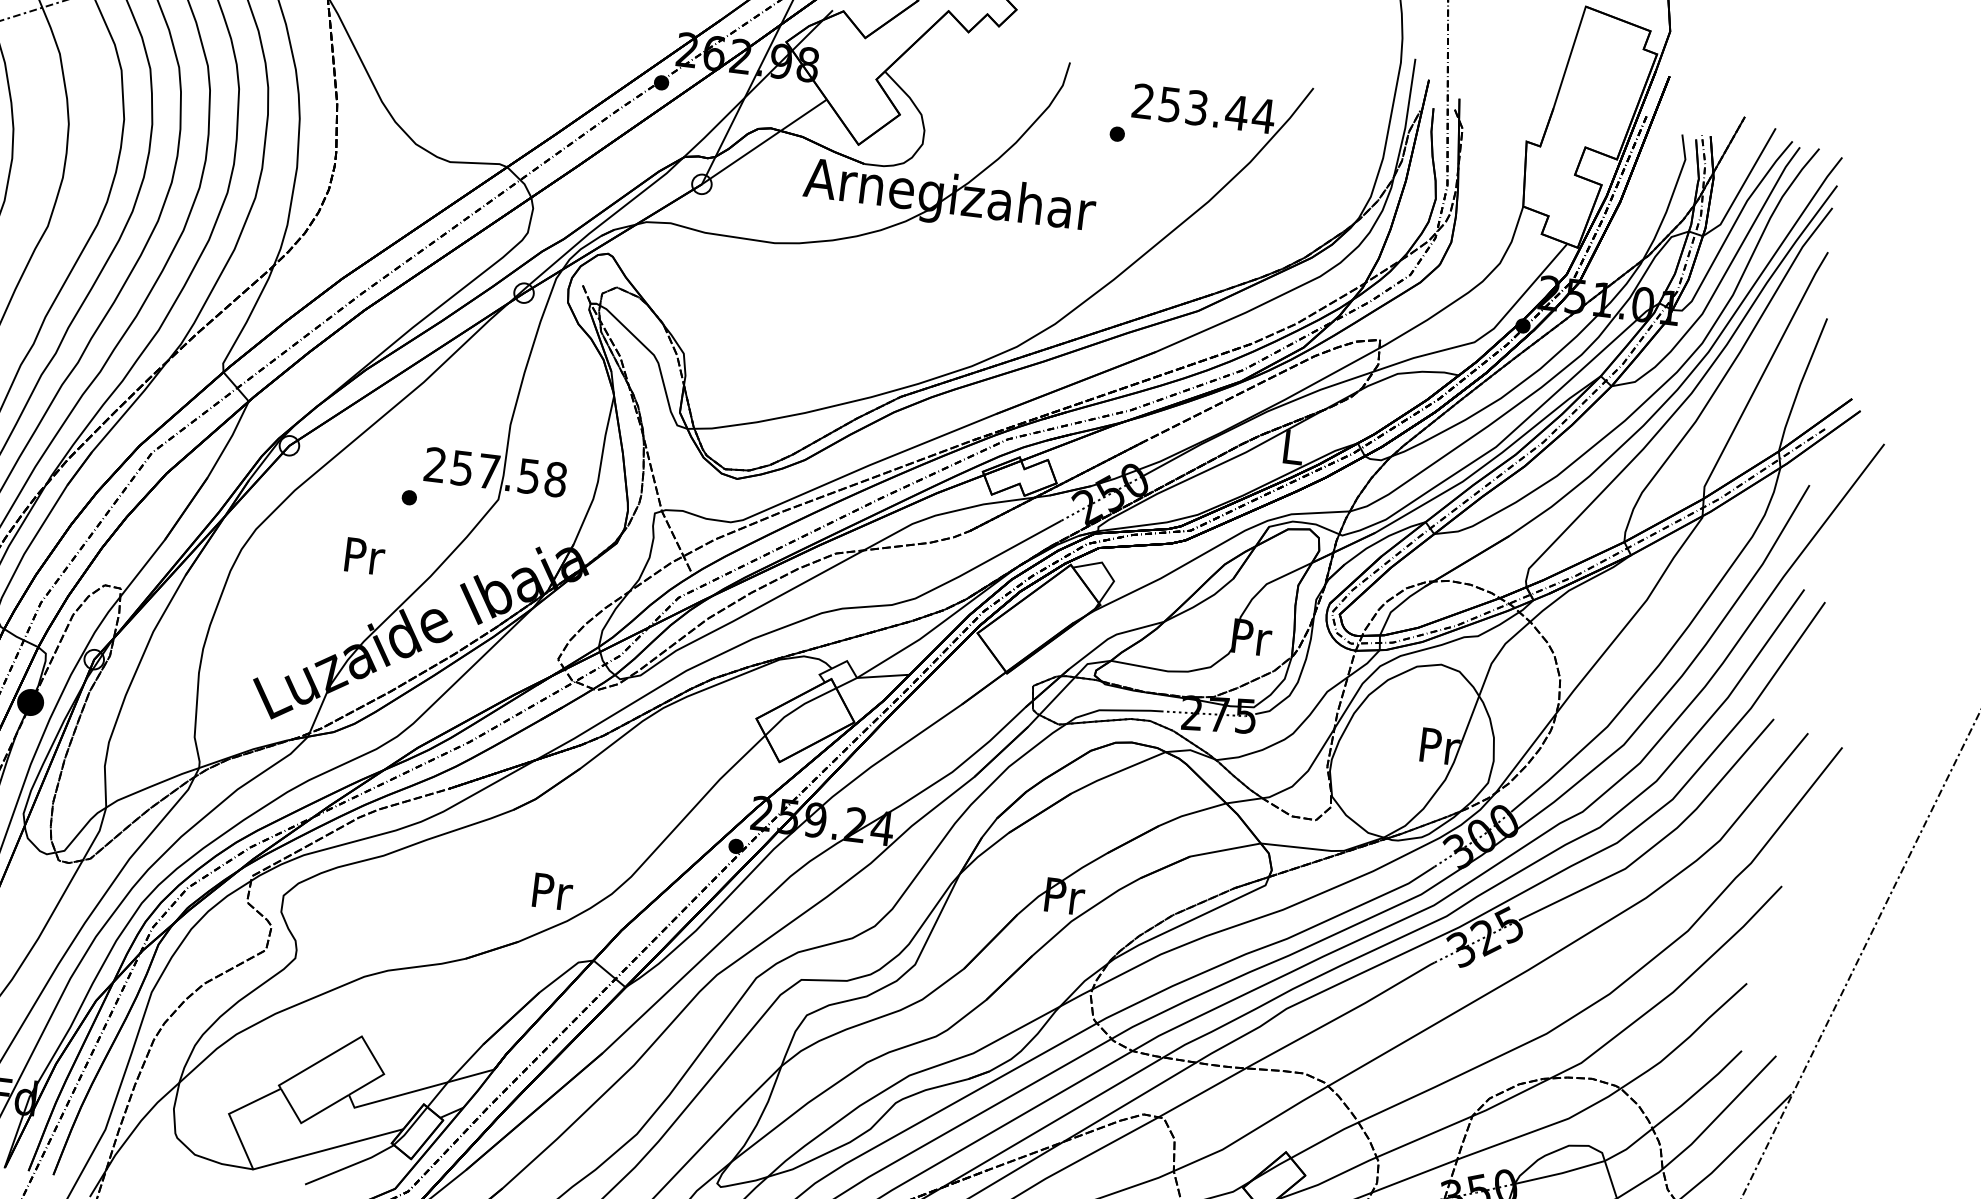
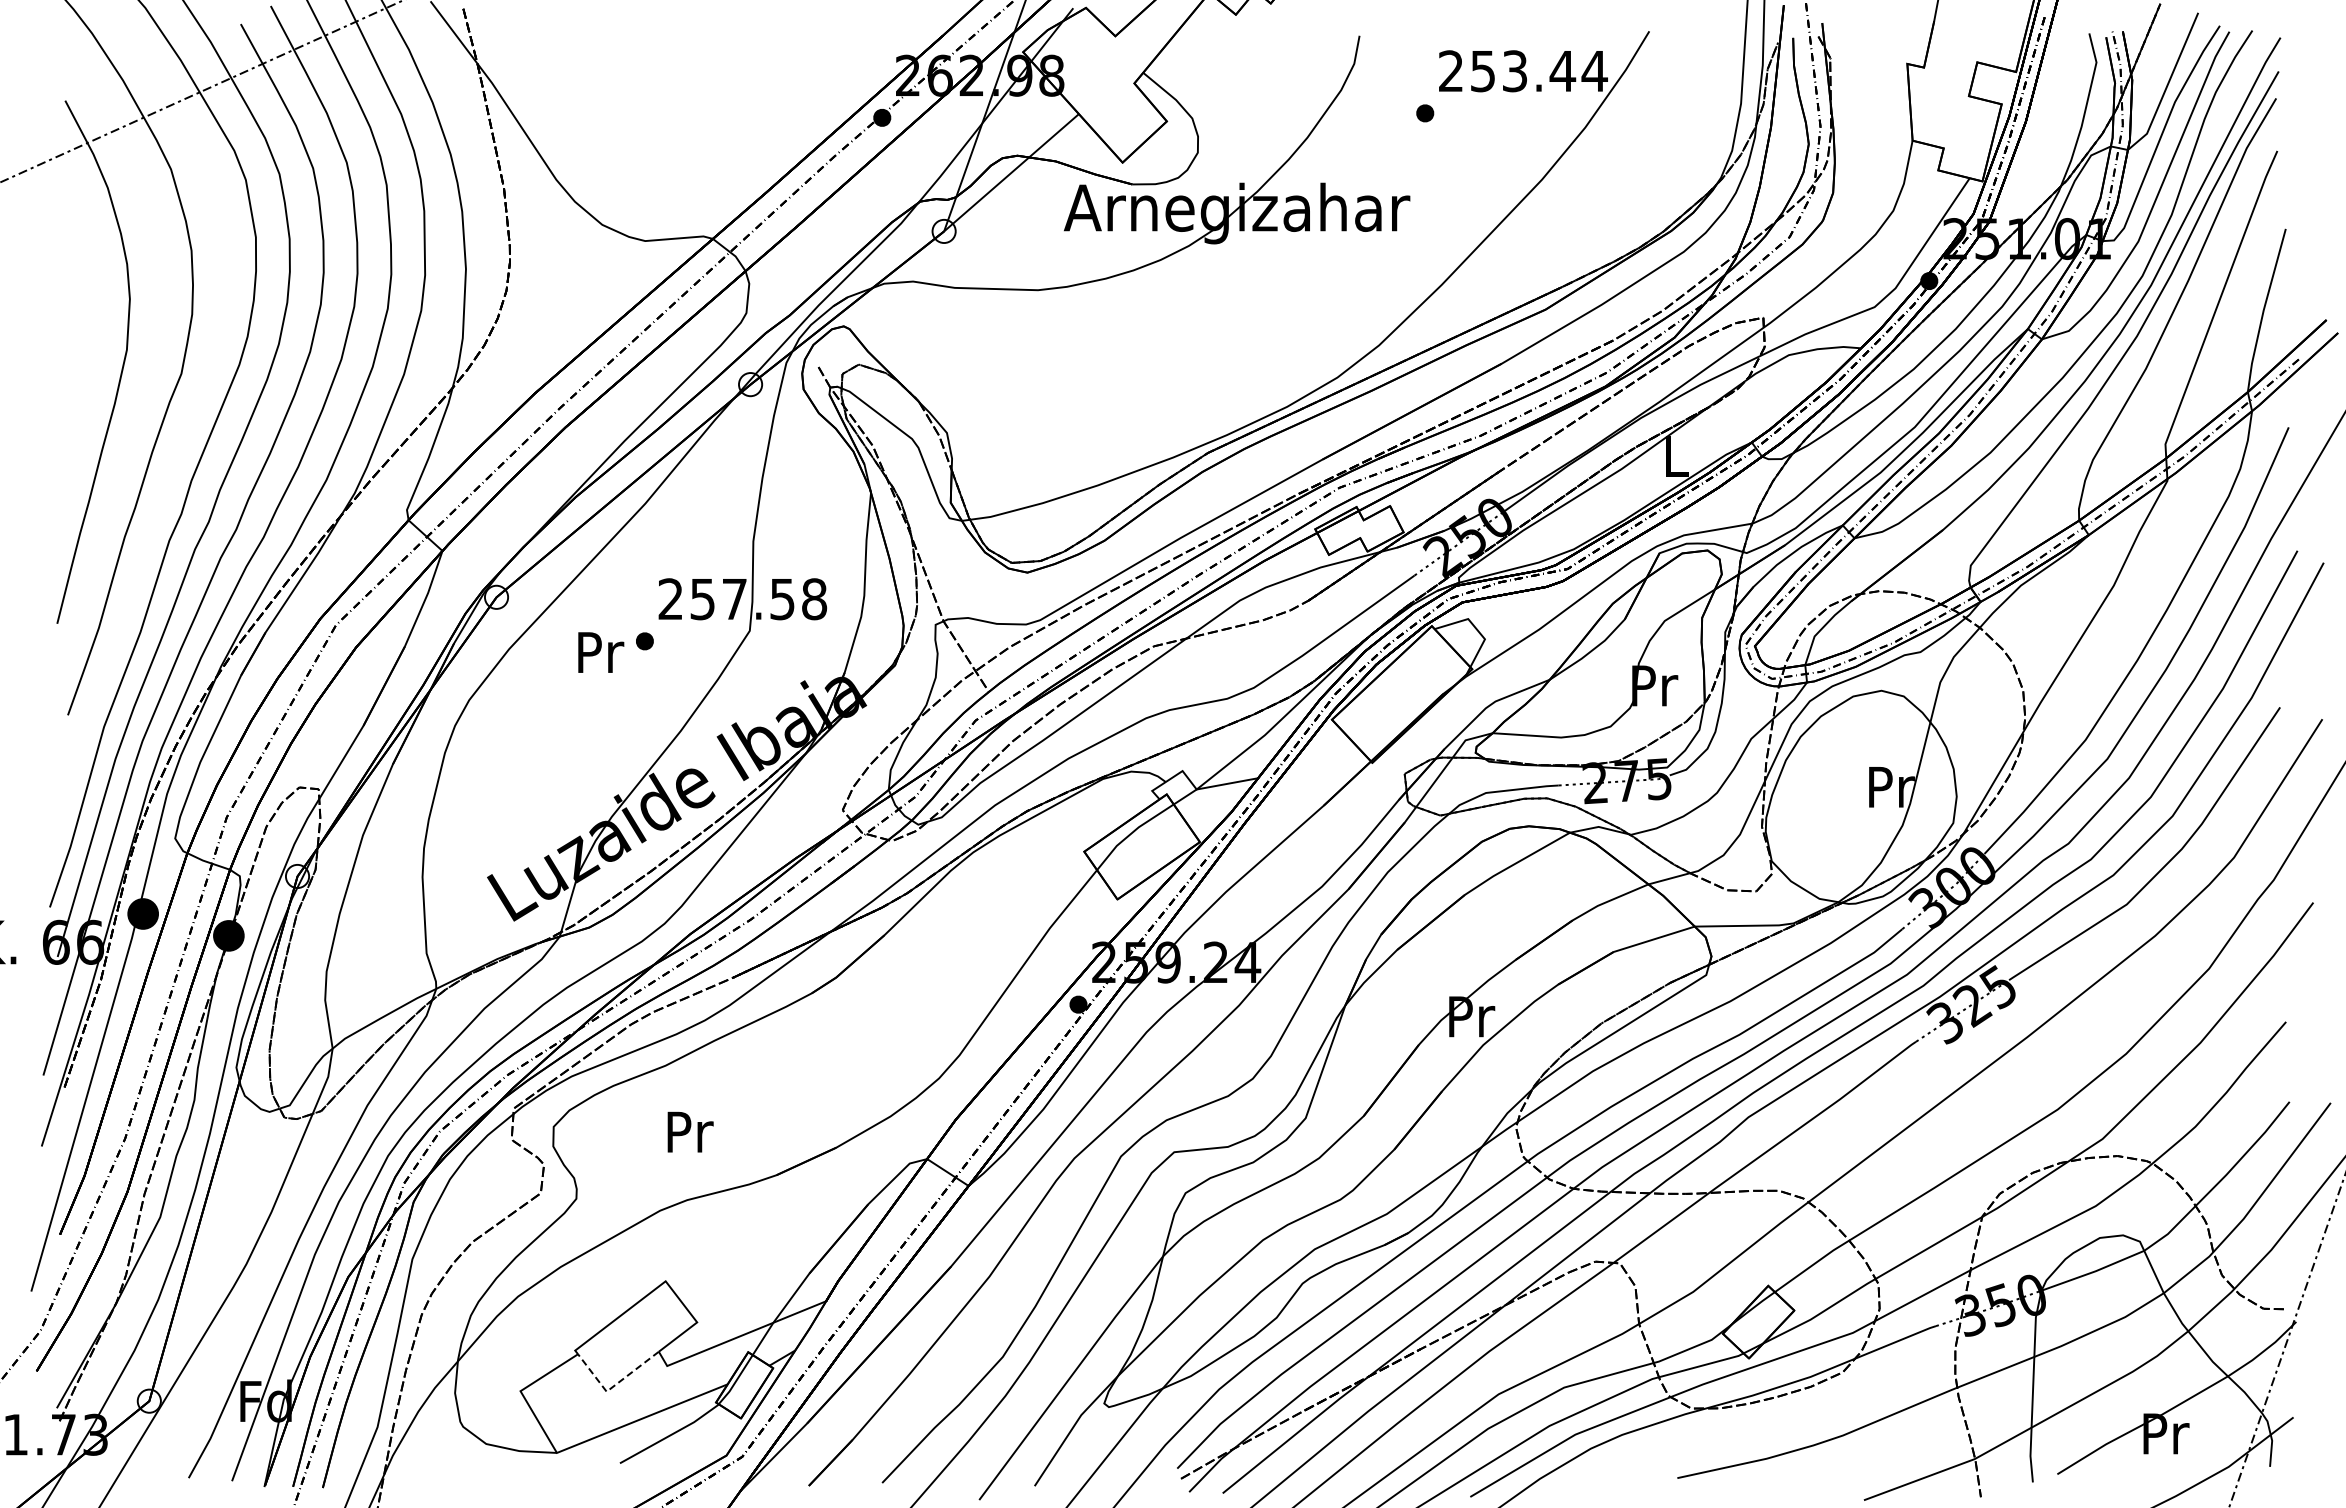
text: (365, 556) -> (601, 652), moved
text: (552, 891) -> (690, 1131), moved
line: (307, 1119) -> (613, 1386), solid -> dashed

